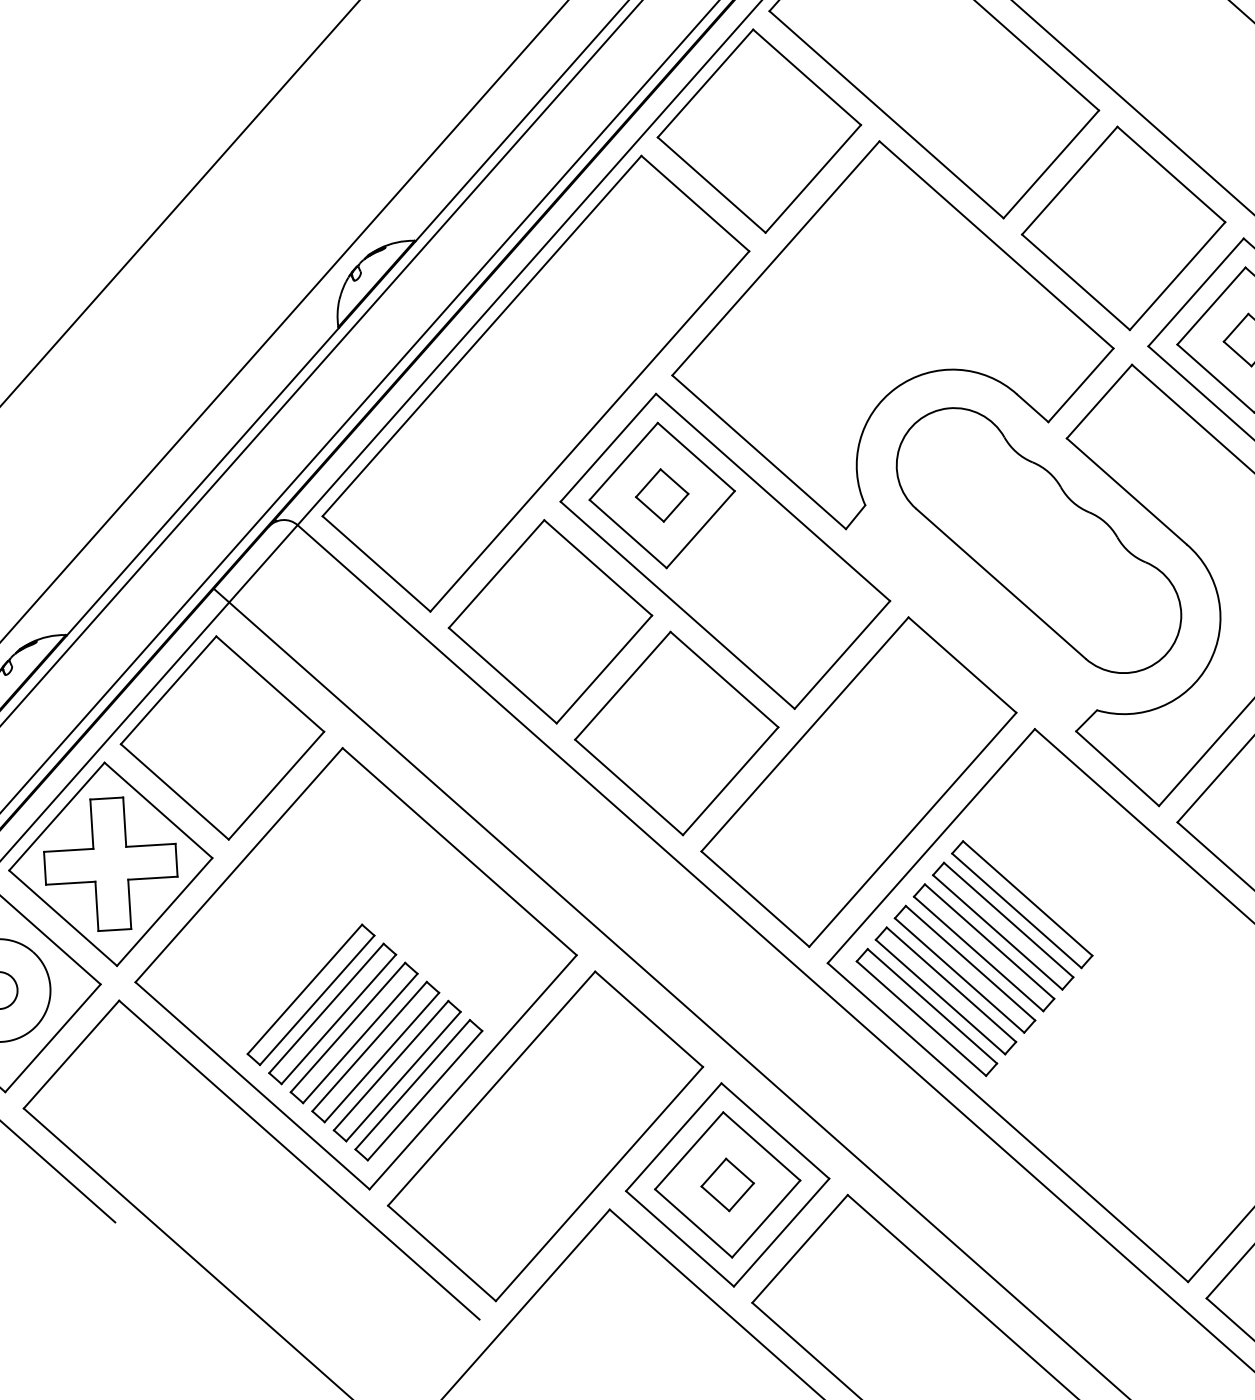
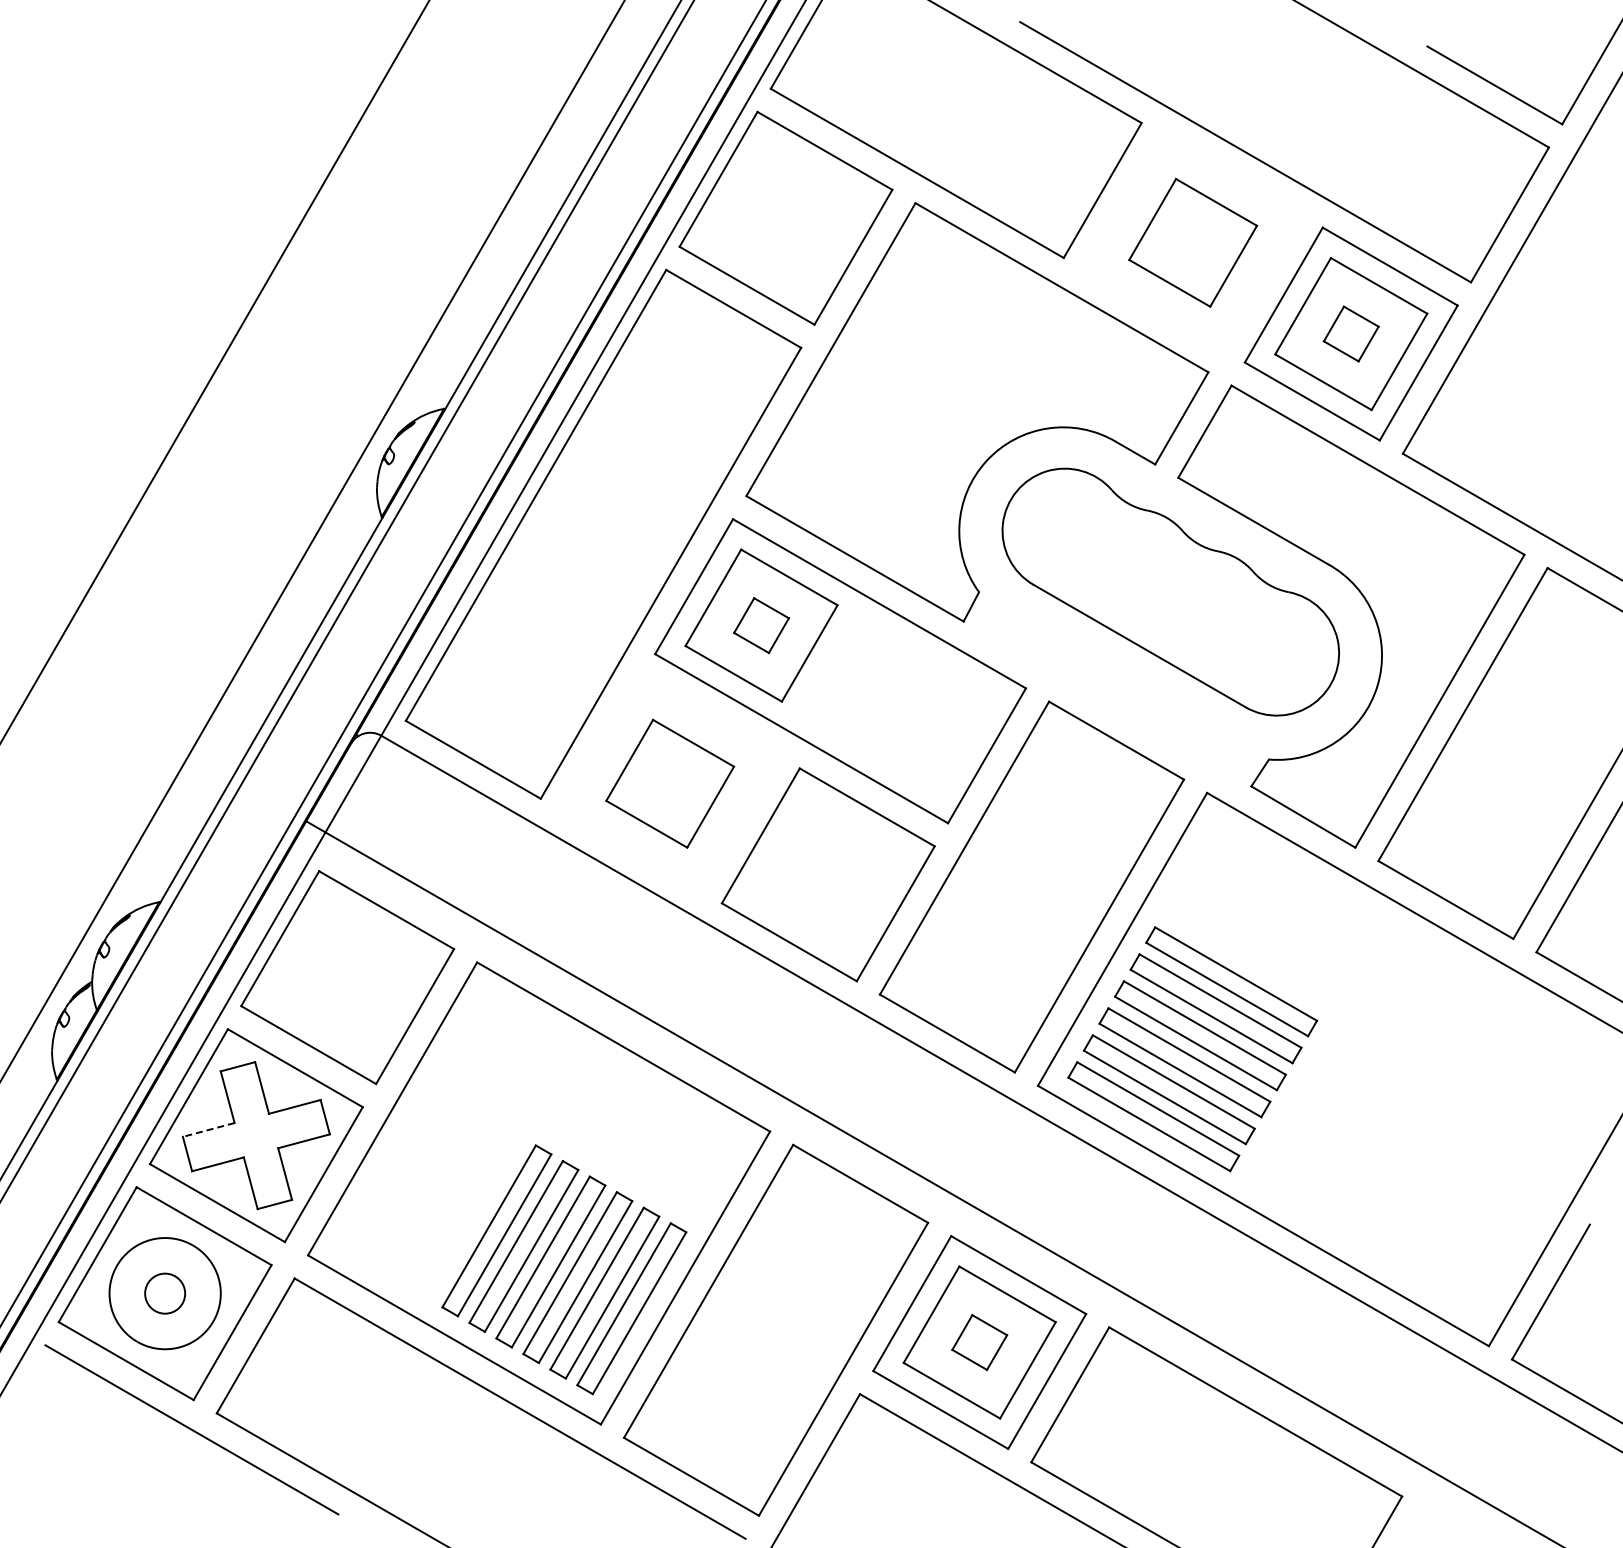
part: (1123, 227) -> (1192, 242), size x0.6
part: (549, 621) -> (669, 783), size x0.6
line: (68, 849) -> (208, 1129), solid -> dashed

